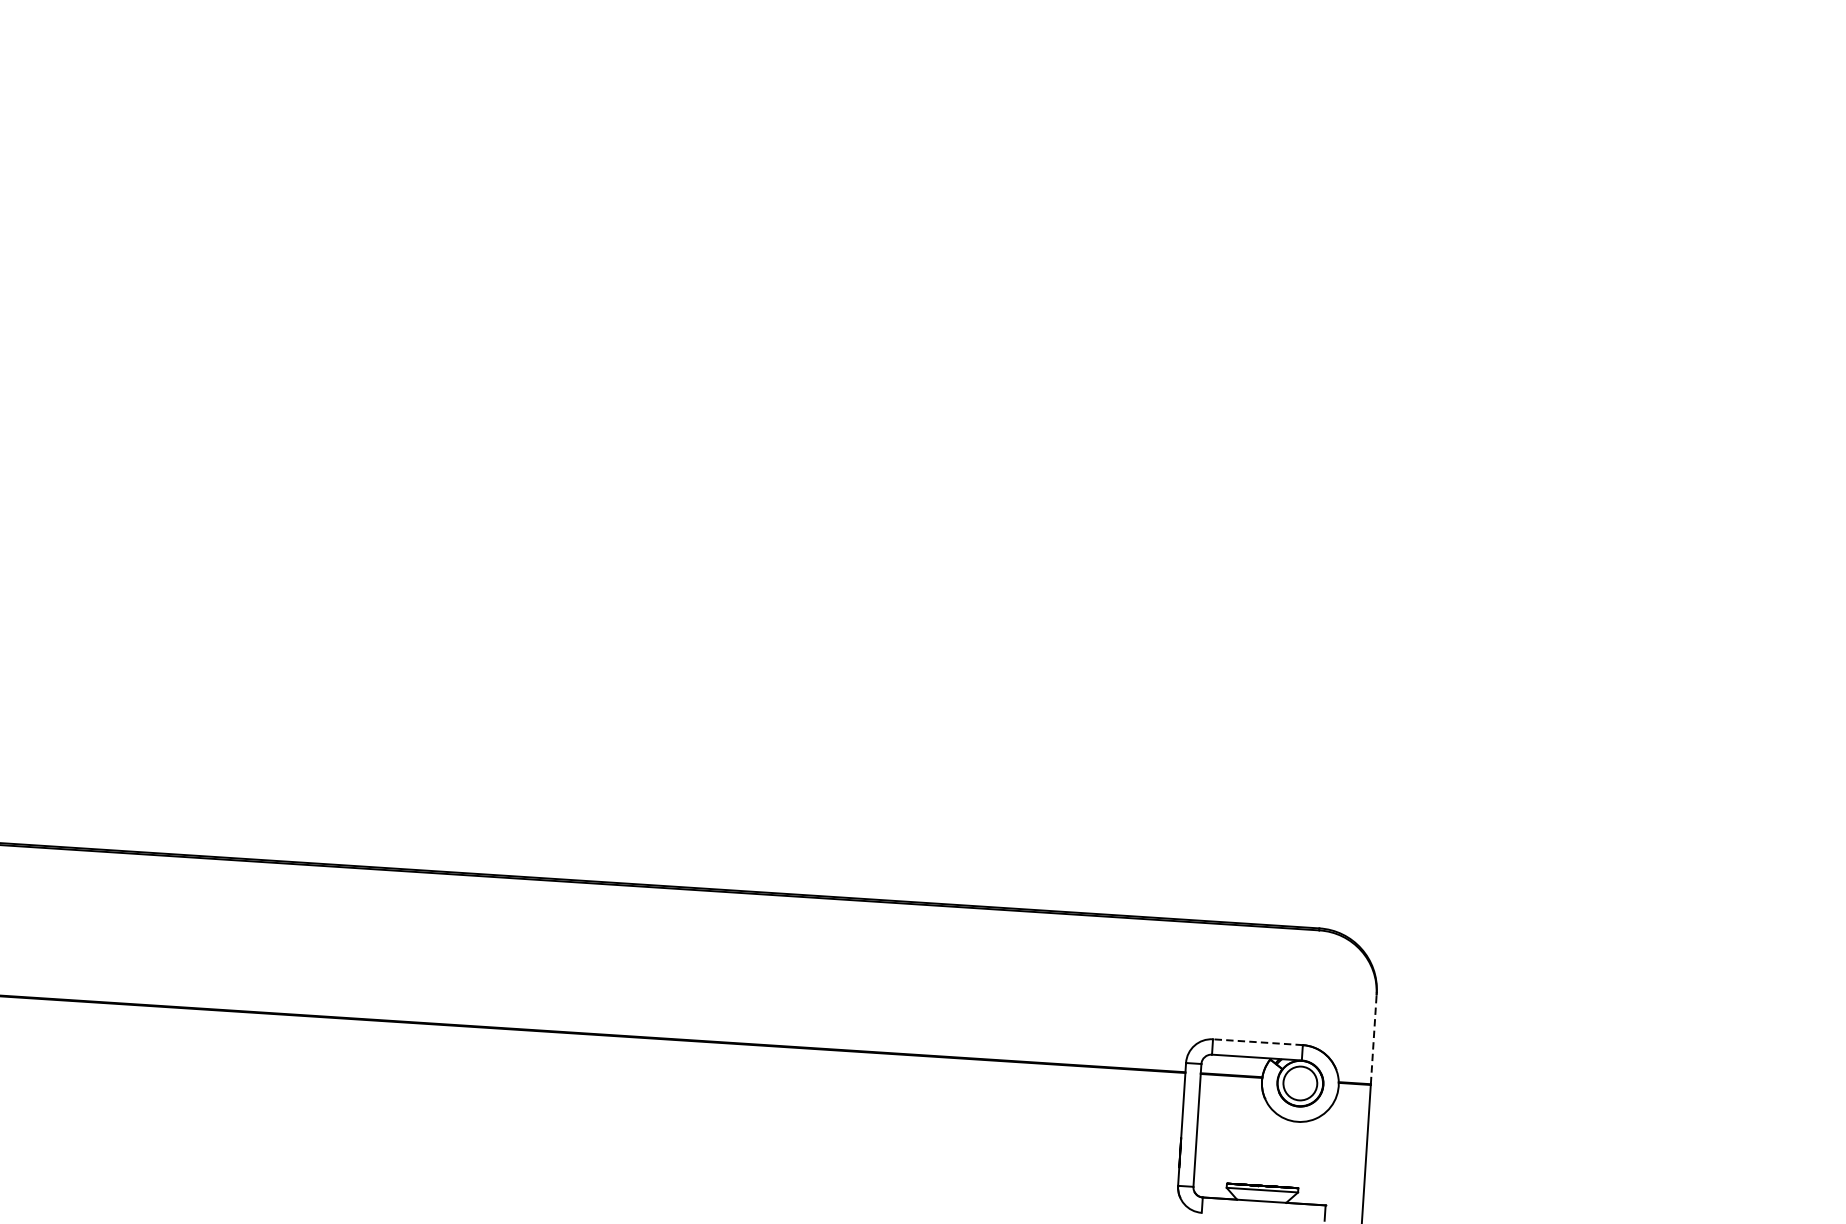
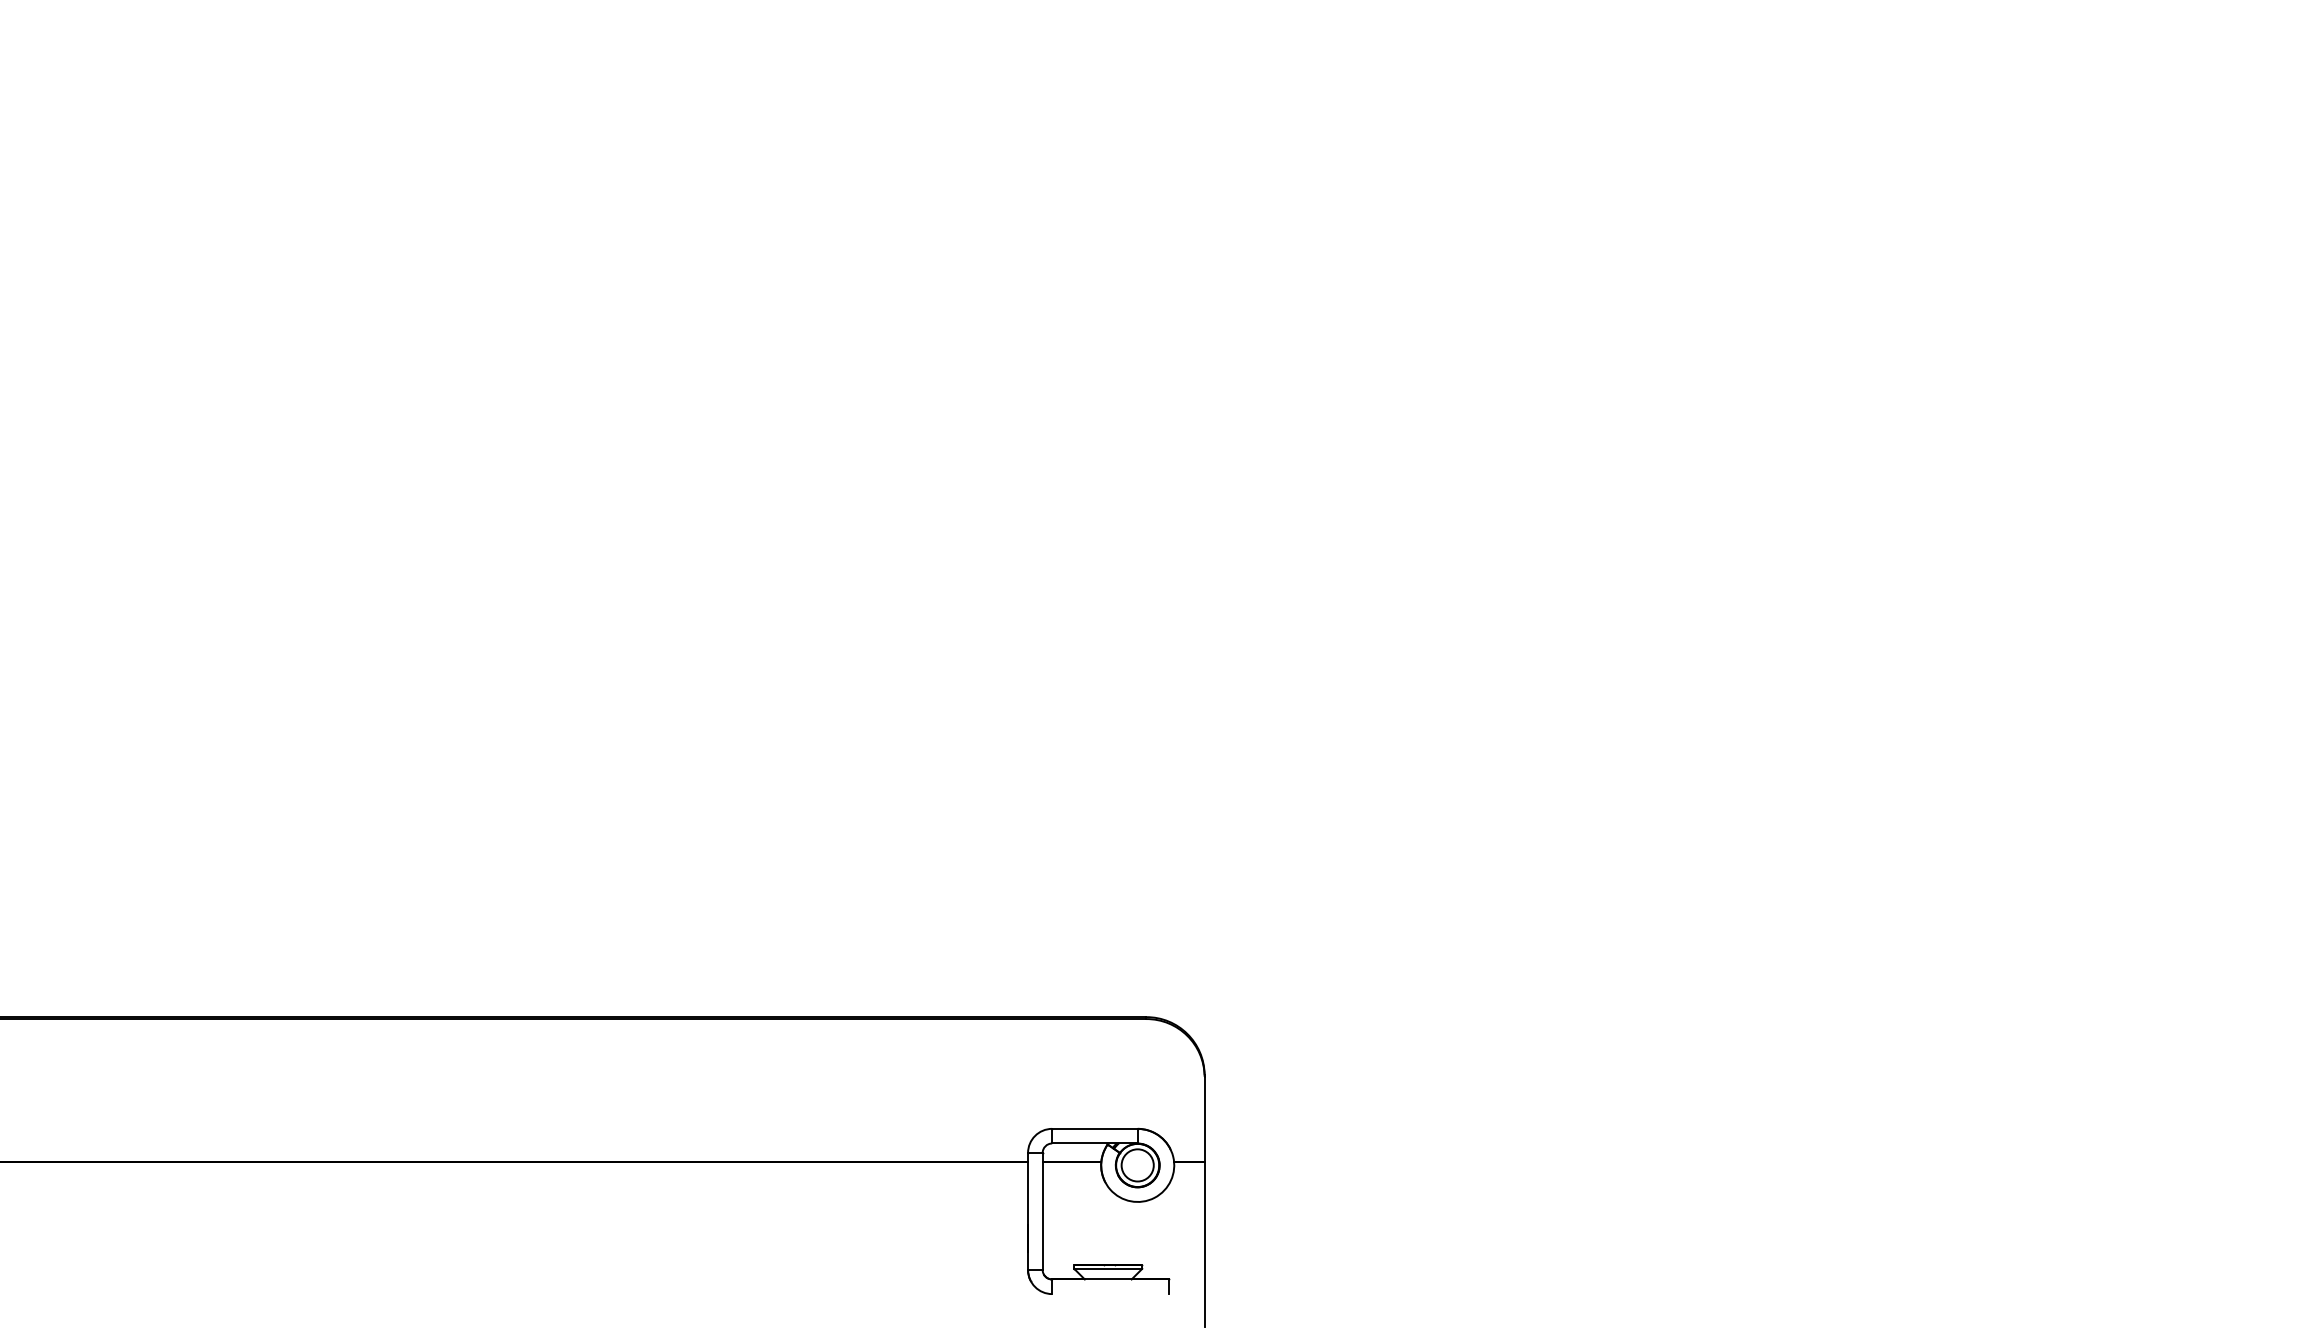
line: (1373, 1039) -> (1204, 1119), dashed -> solid
line: (1257, 1041) -> (1094, 1128), dashed -> solid

